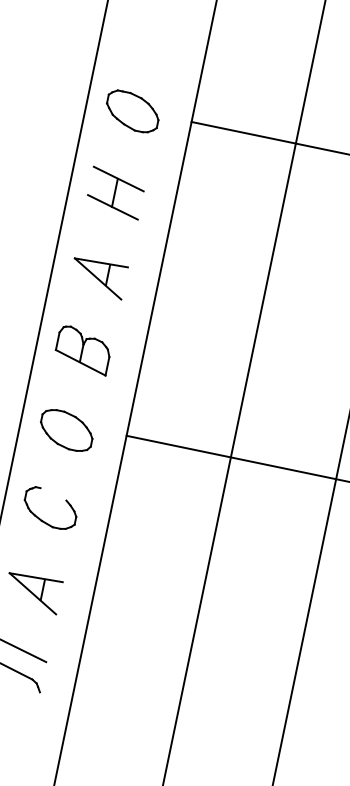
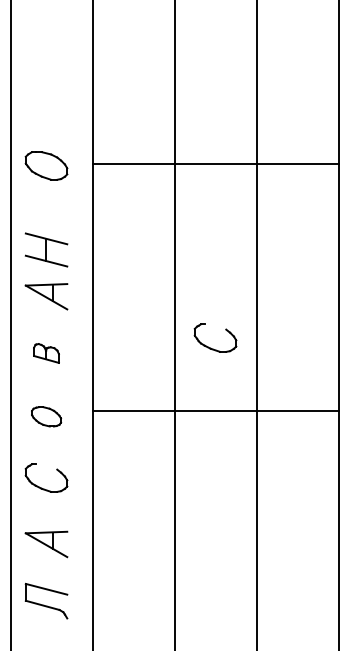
part: (115, 192) -> (46, 249), moved
part: (83, 350) -> (46, 353), size x0.6
part: (293, 385) -> (210, 347), added
part: (66, 430) -> (46, 416), size x0.7

